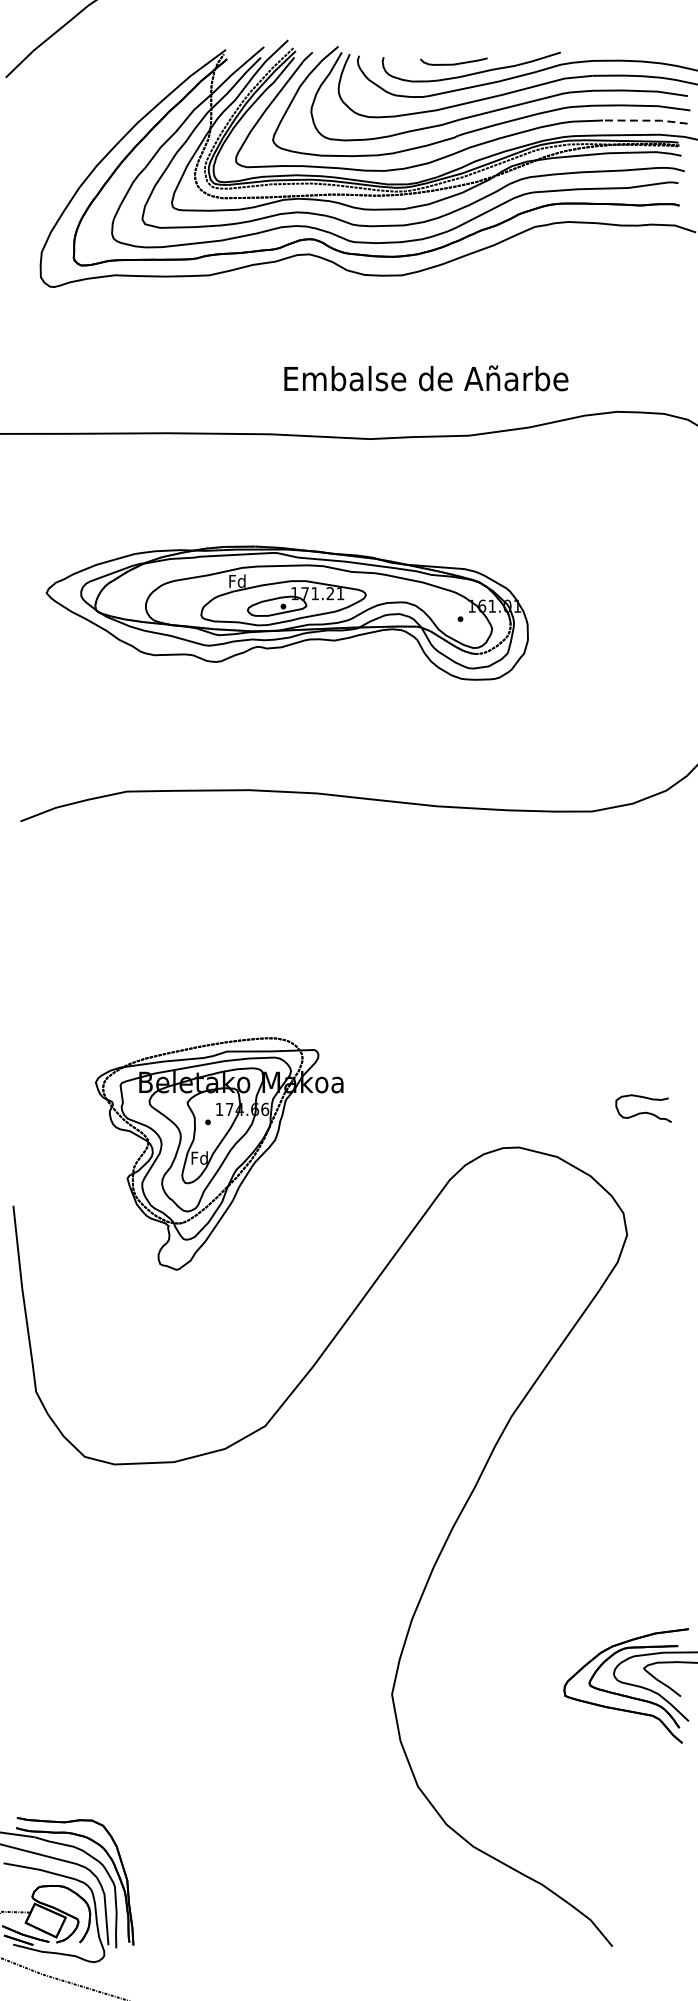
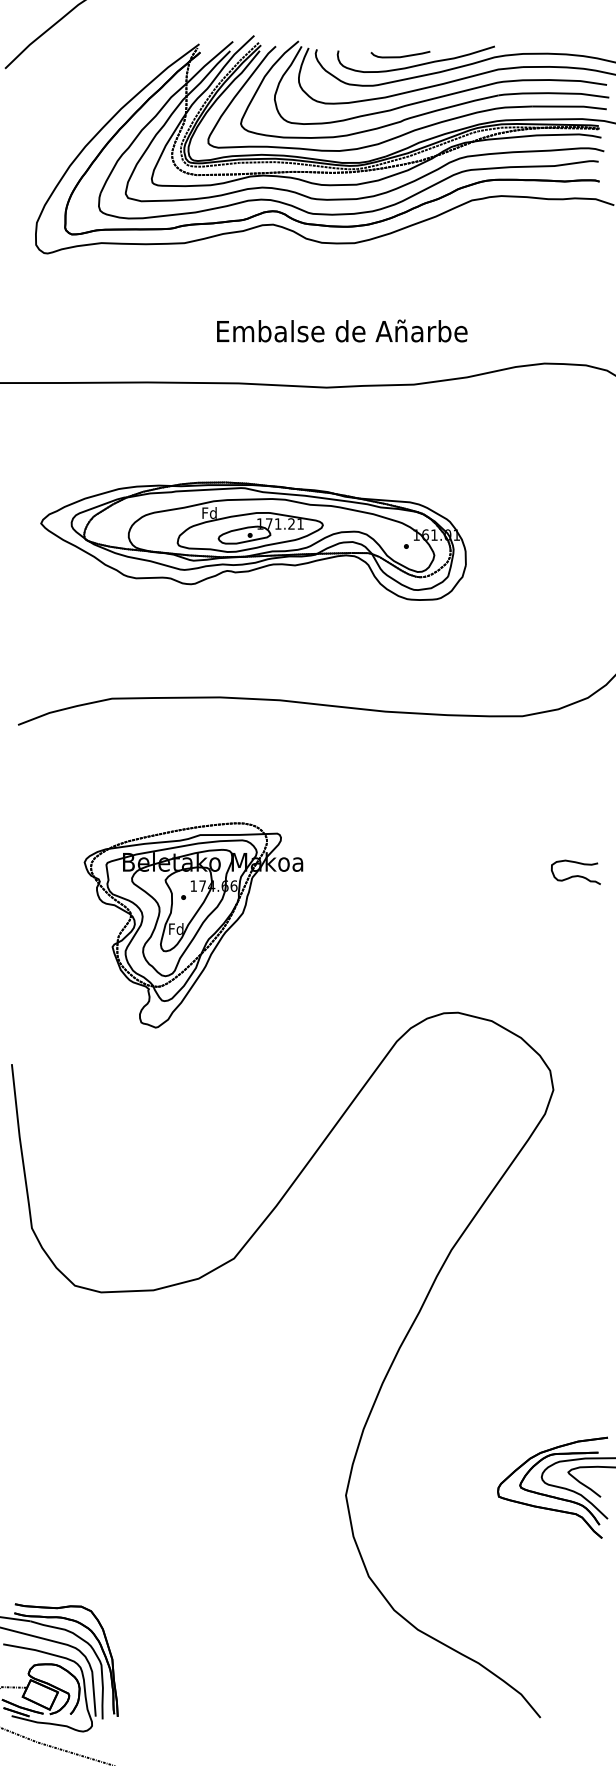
line: (645, 120) -> (569, 106), dashed -> solid
text: (426, 377) -> (342, 330), moved
curve: (643, 1112) -> (575, 875), moved
part: (219, 1154) -> (193, 925), moved

